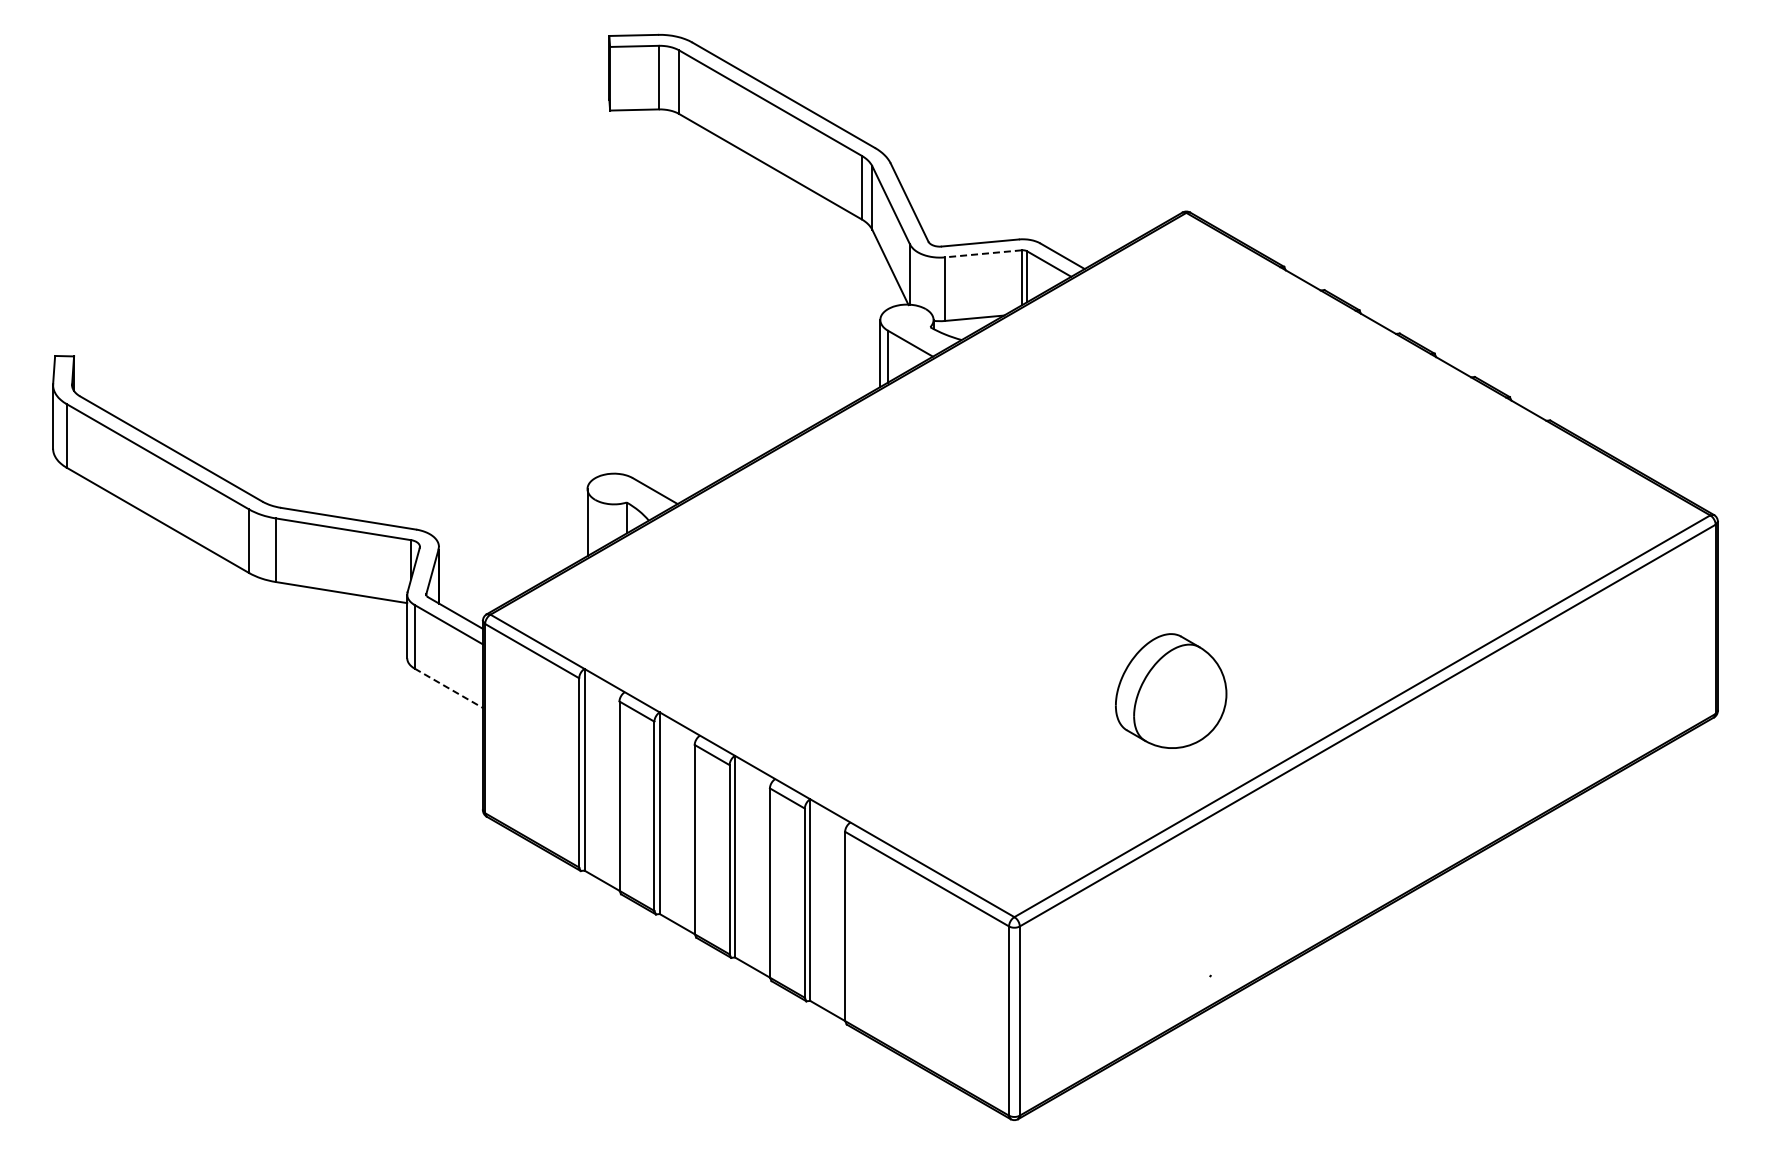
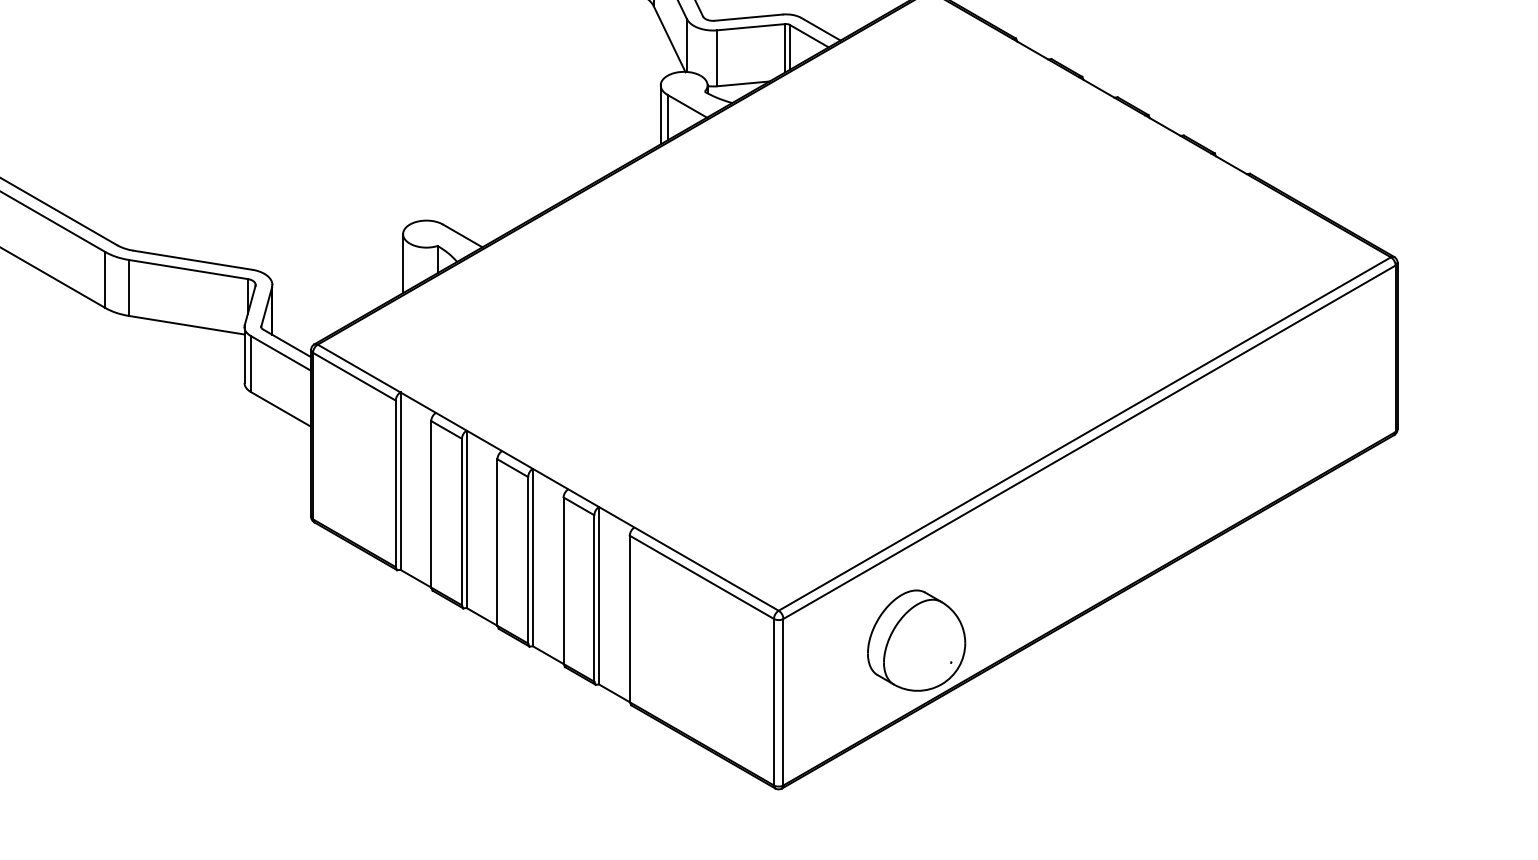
line: (983, 253) -> (751, 26), dashed -> solid
line: (449, 688) -> (281, 409), dashed -> solid
part: (1171, 690) -> (916, 640), moved

